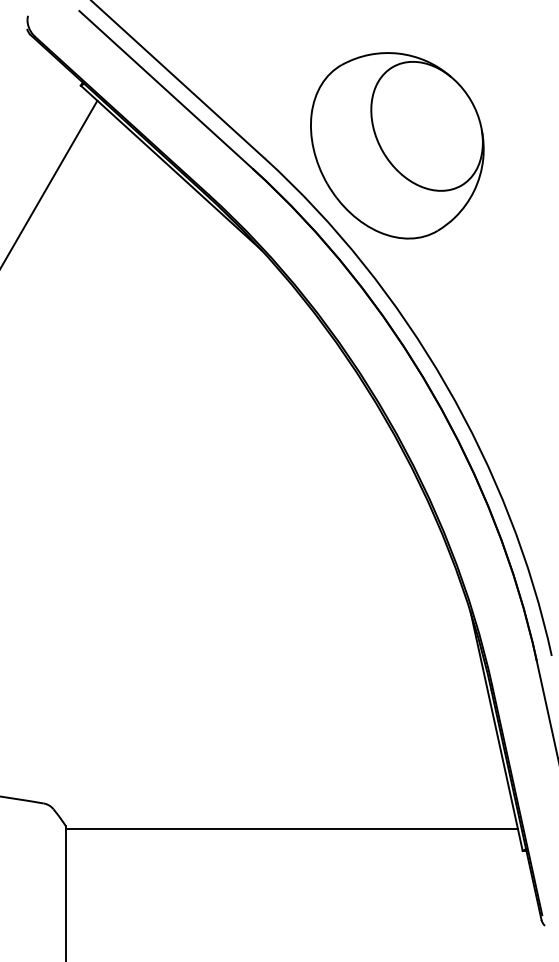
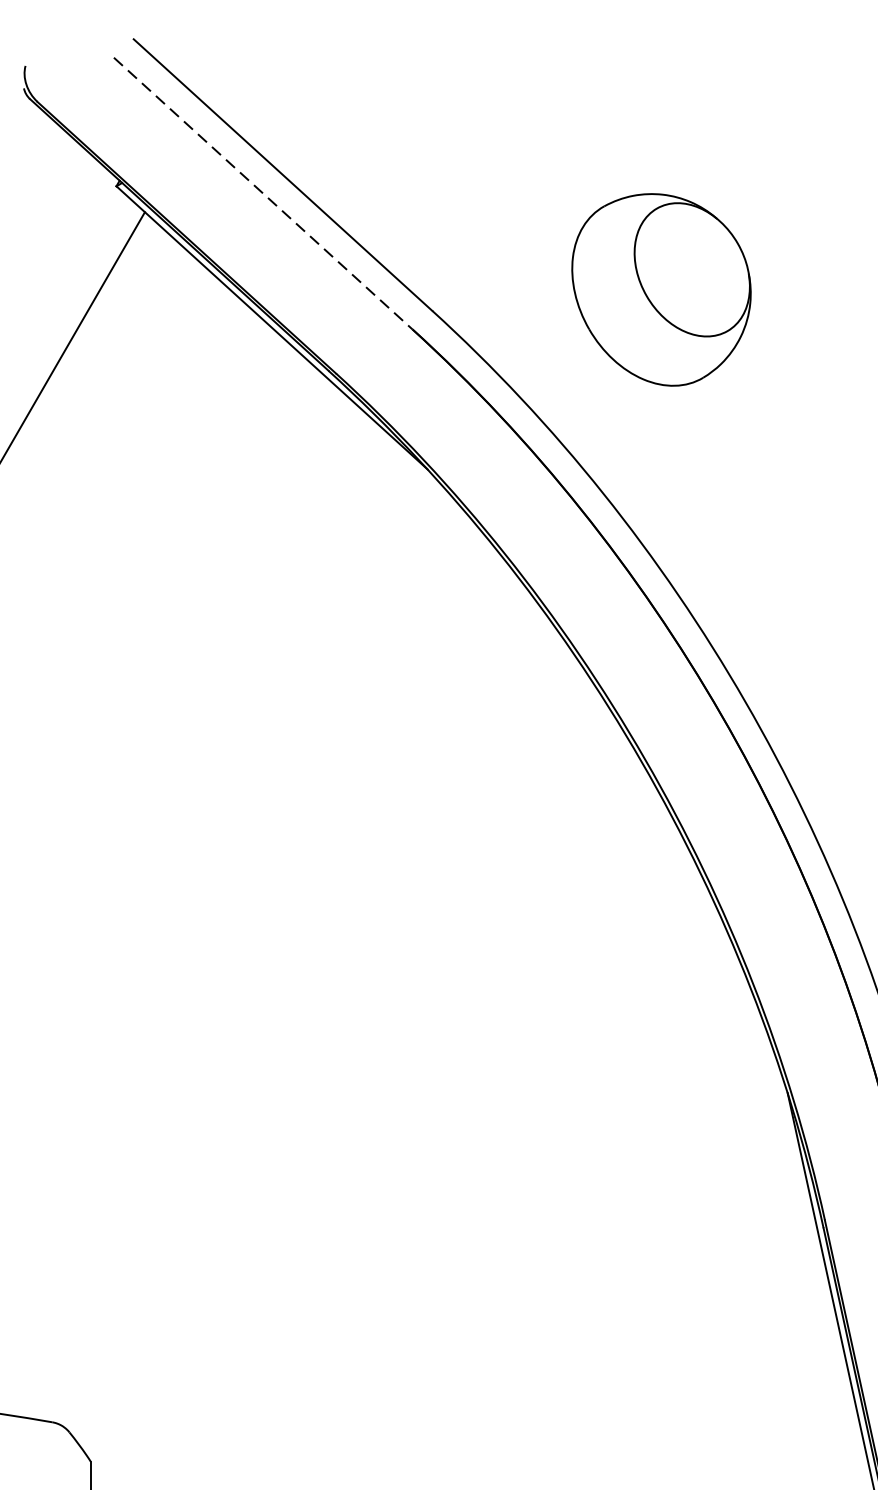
line: (166, 90) -> (263, 194), solid -> dashed
part: (397, 145) -> (661, 289), size x0.6
line: (291, 829) -> (479, 1467), removed

